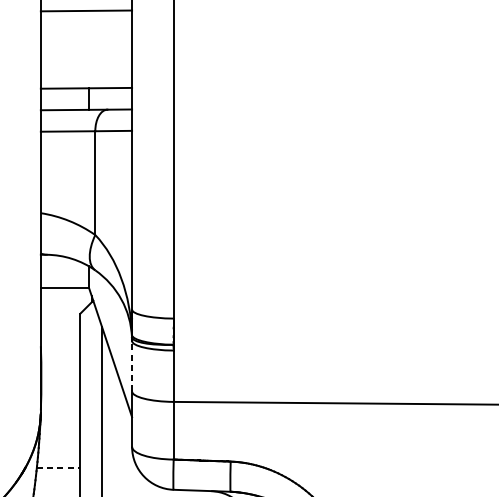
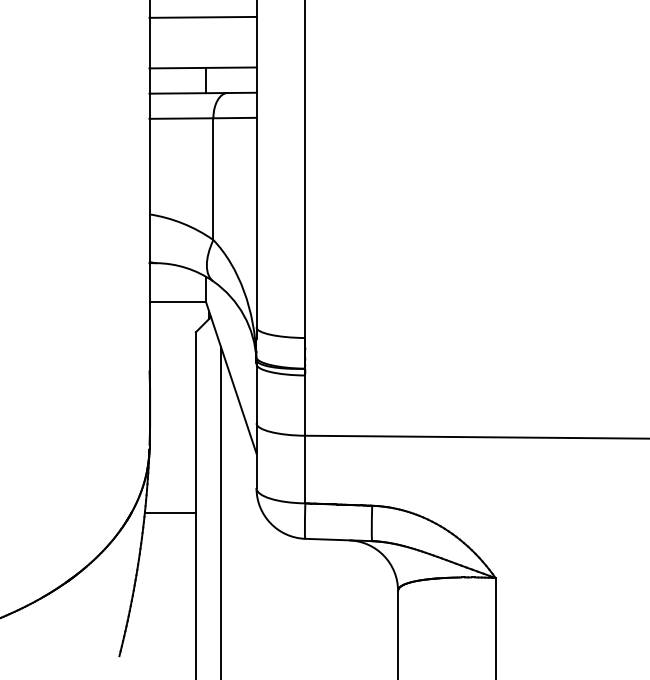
line: (86, 44) -> (202, 16), added
line: (132, 365) -> (256, 393), dashed -> solid
line: (58, 468) -> (170, 513), dashed -> solid

